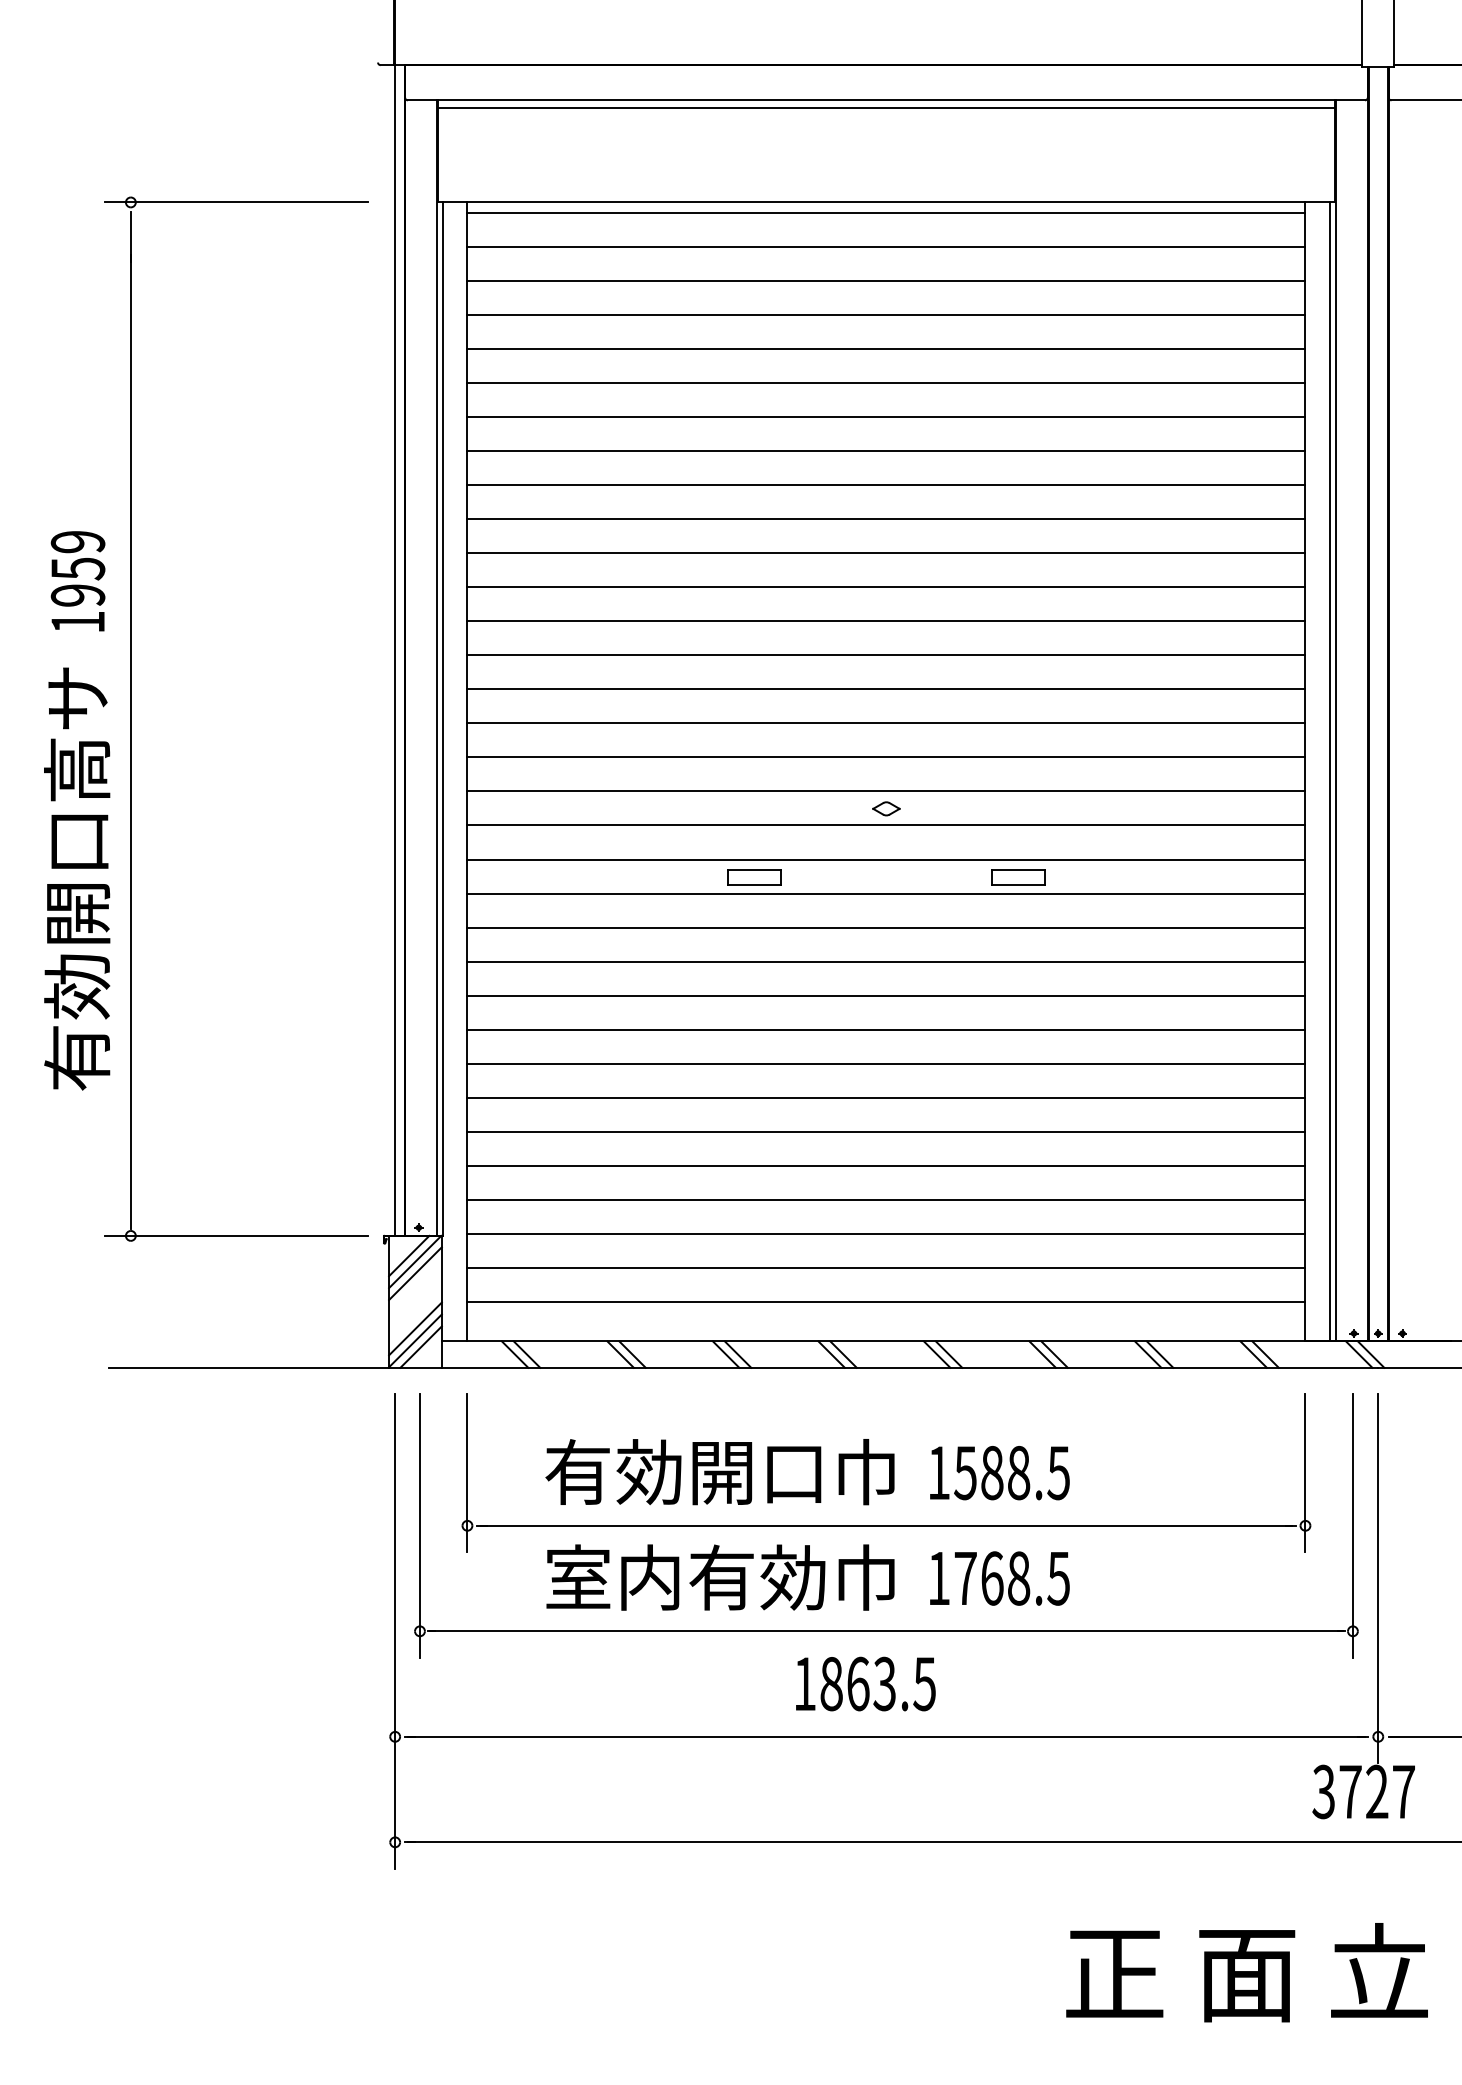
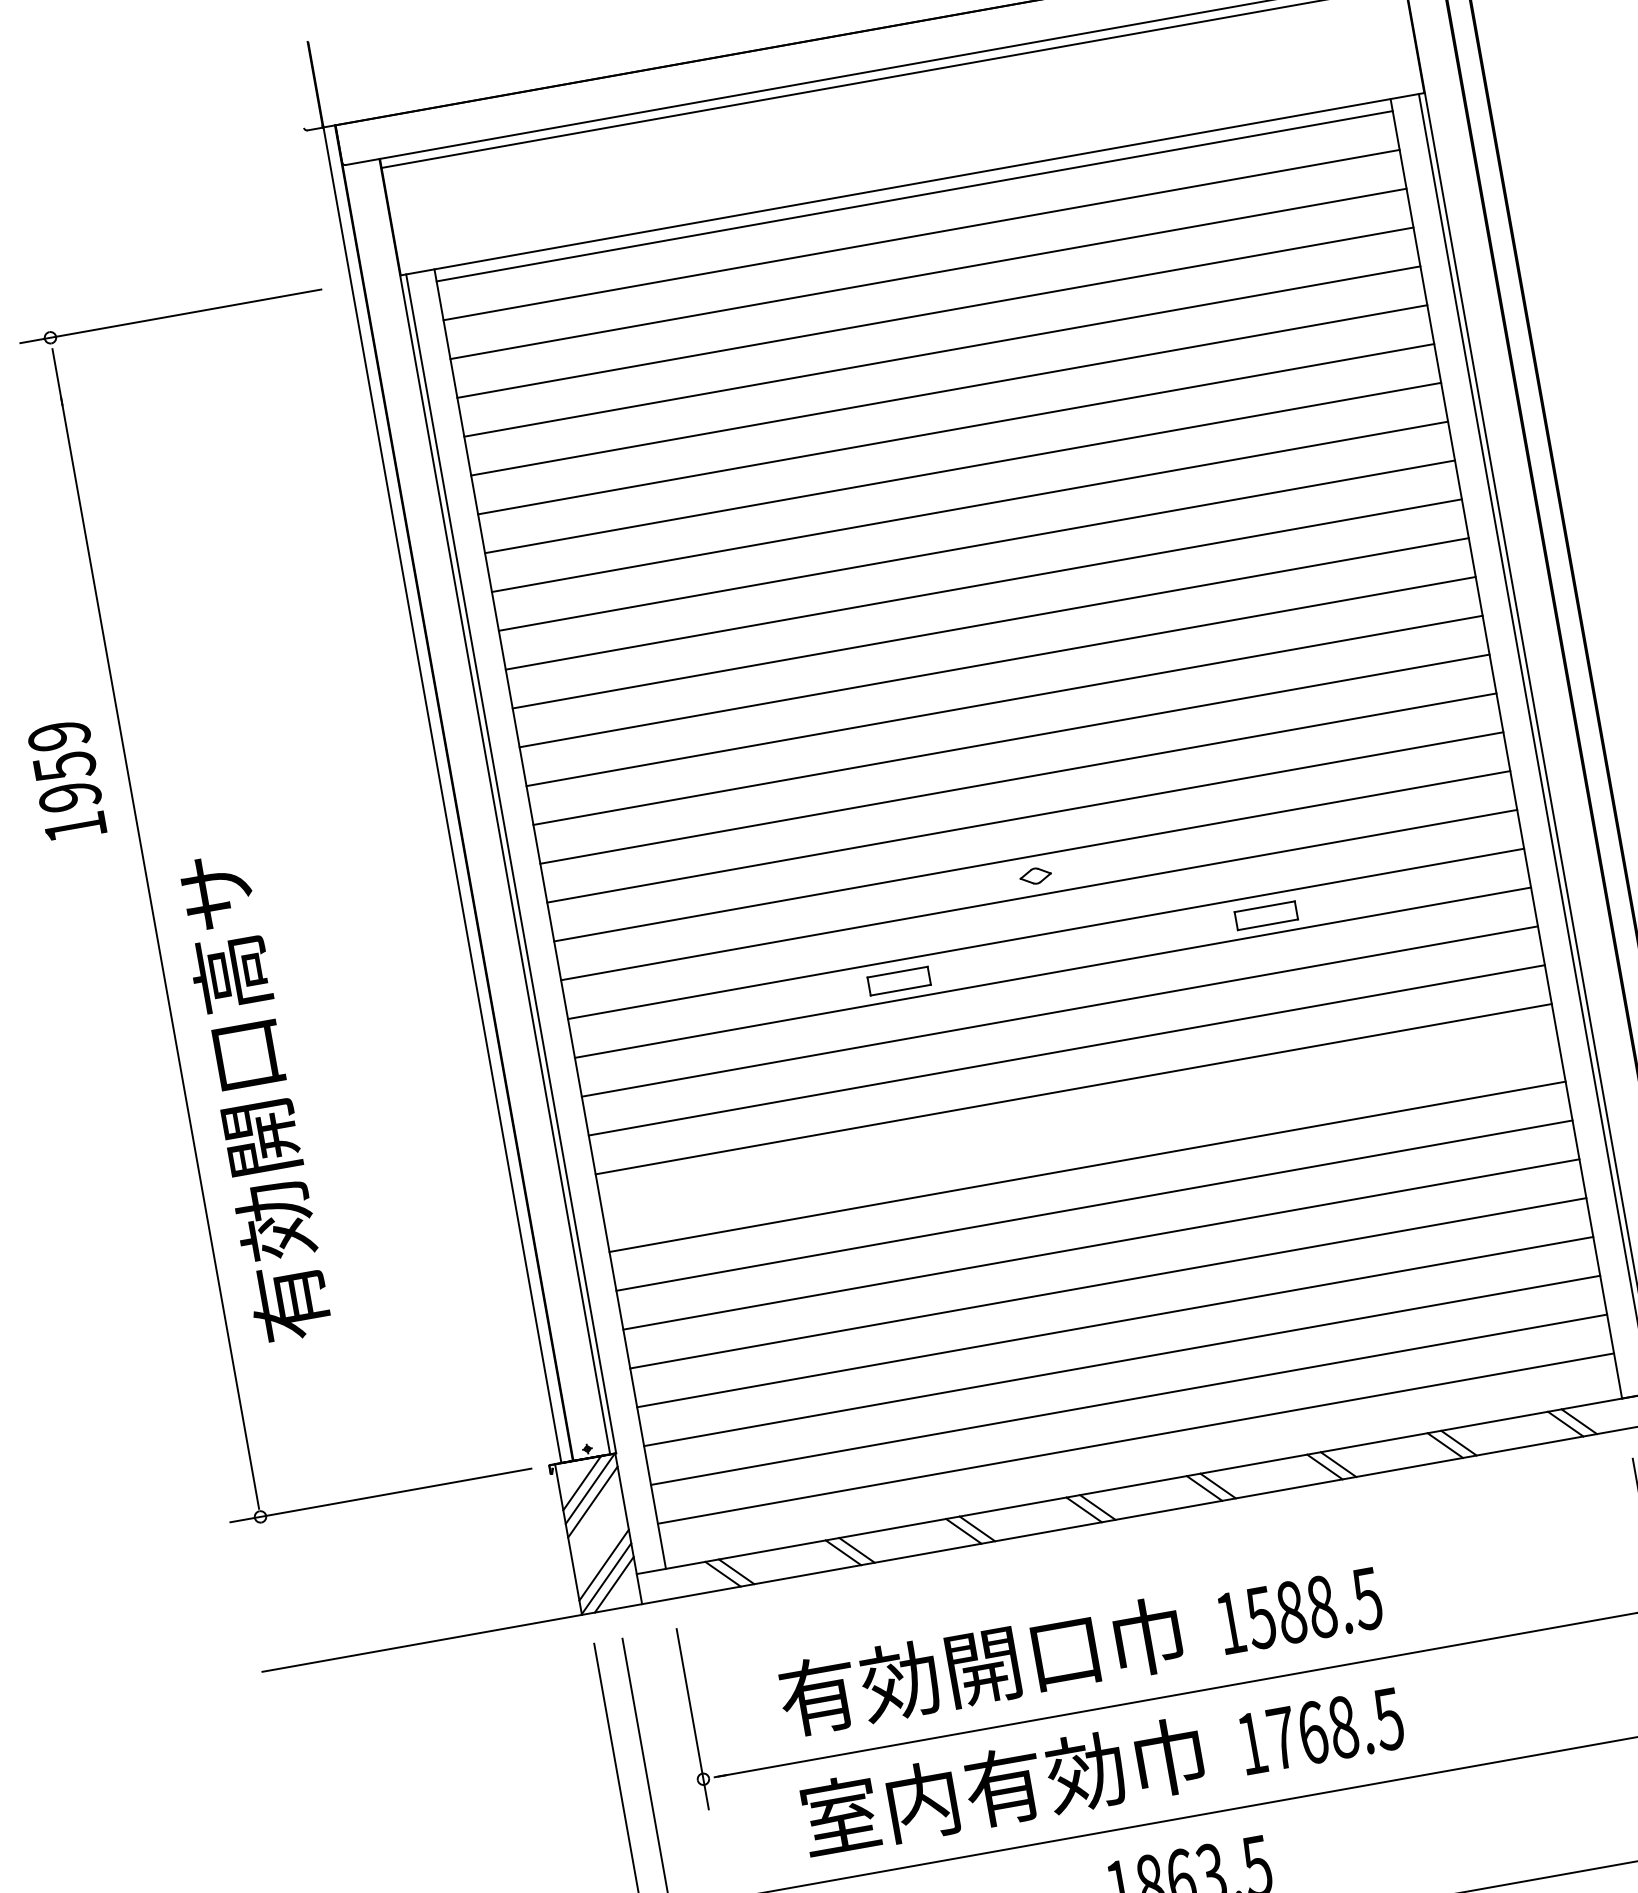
part: (1018, 877) -> (1266, 915), moved
text: (77, 878) -> (253, 1097), moved
line: (886, 1029) -> (1080, 1127), removed

